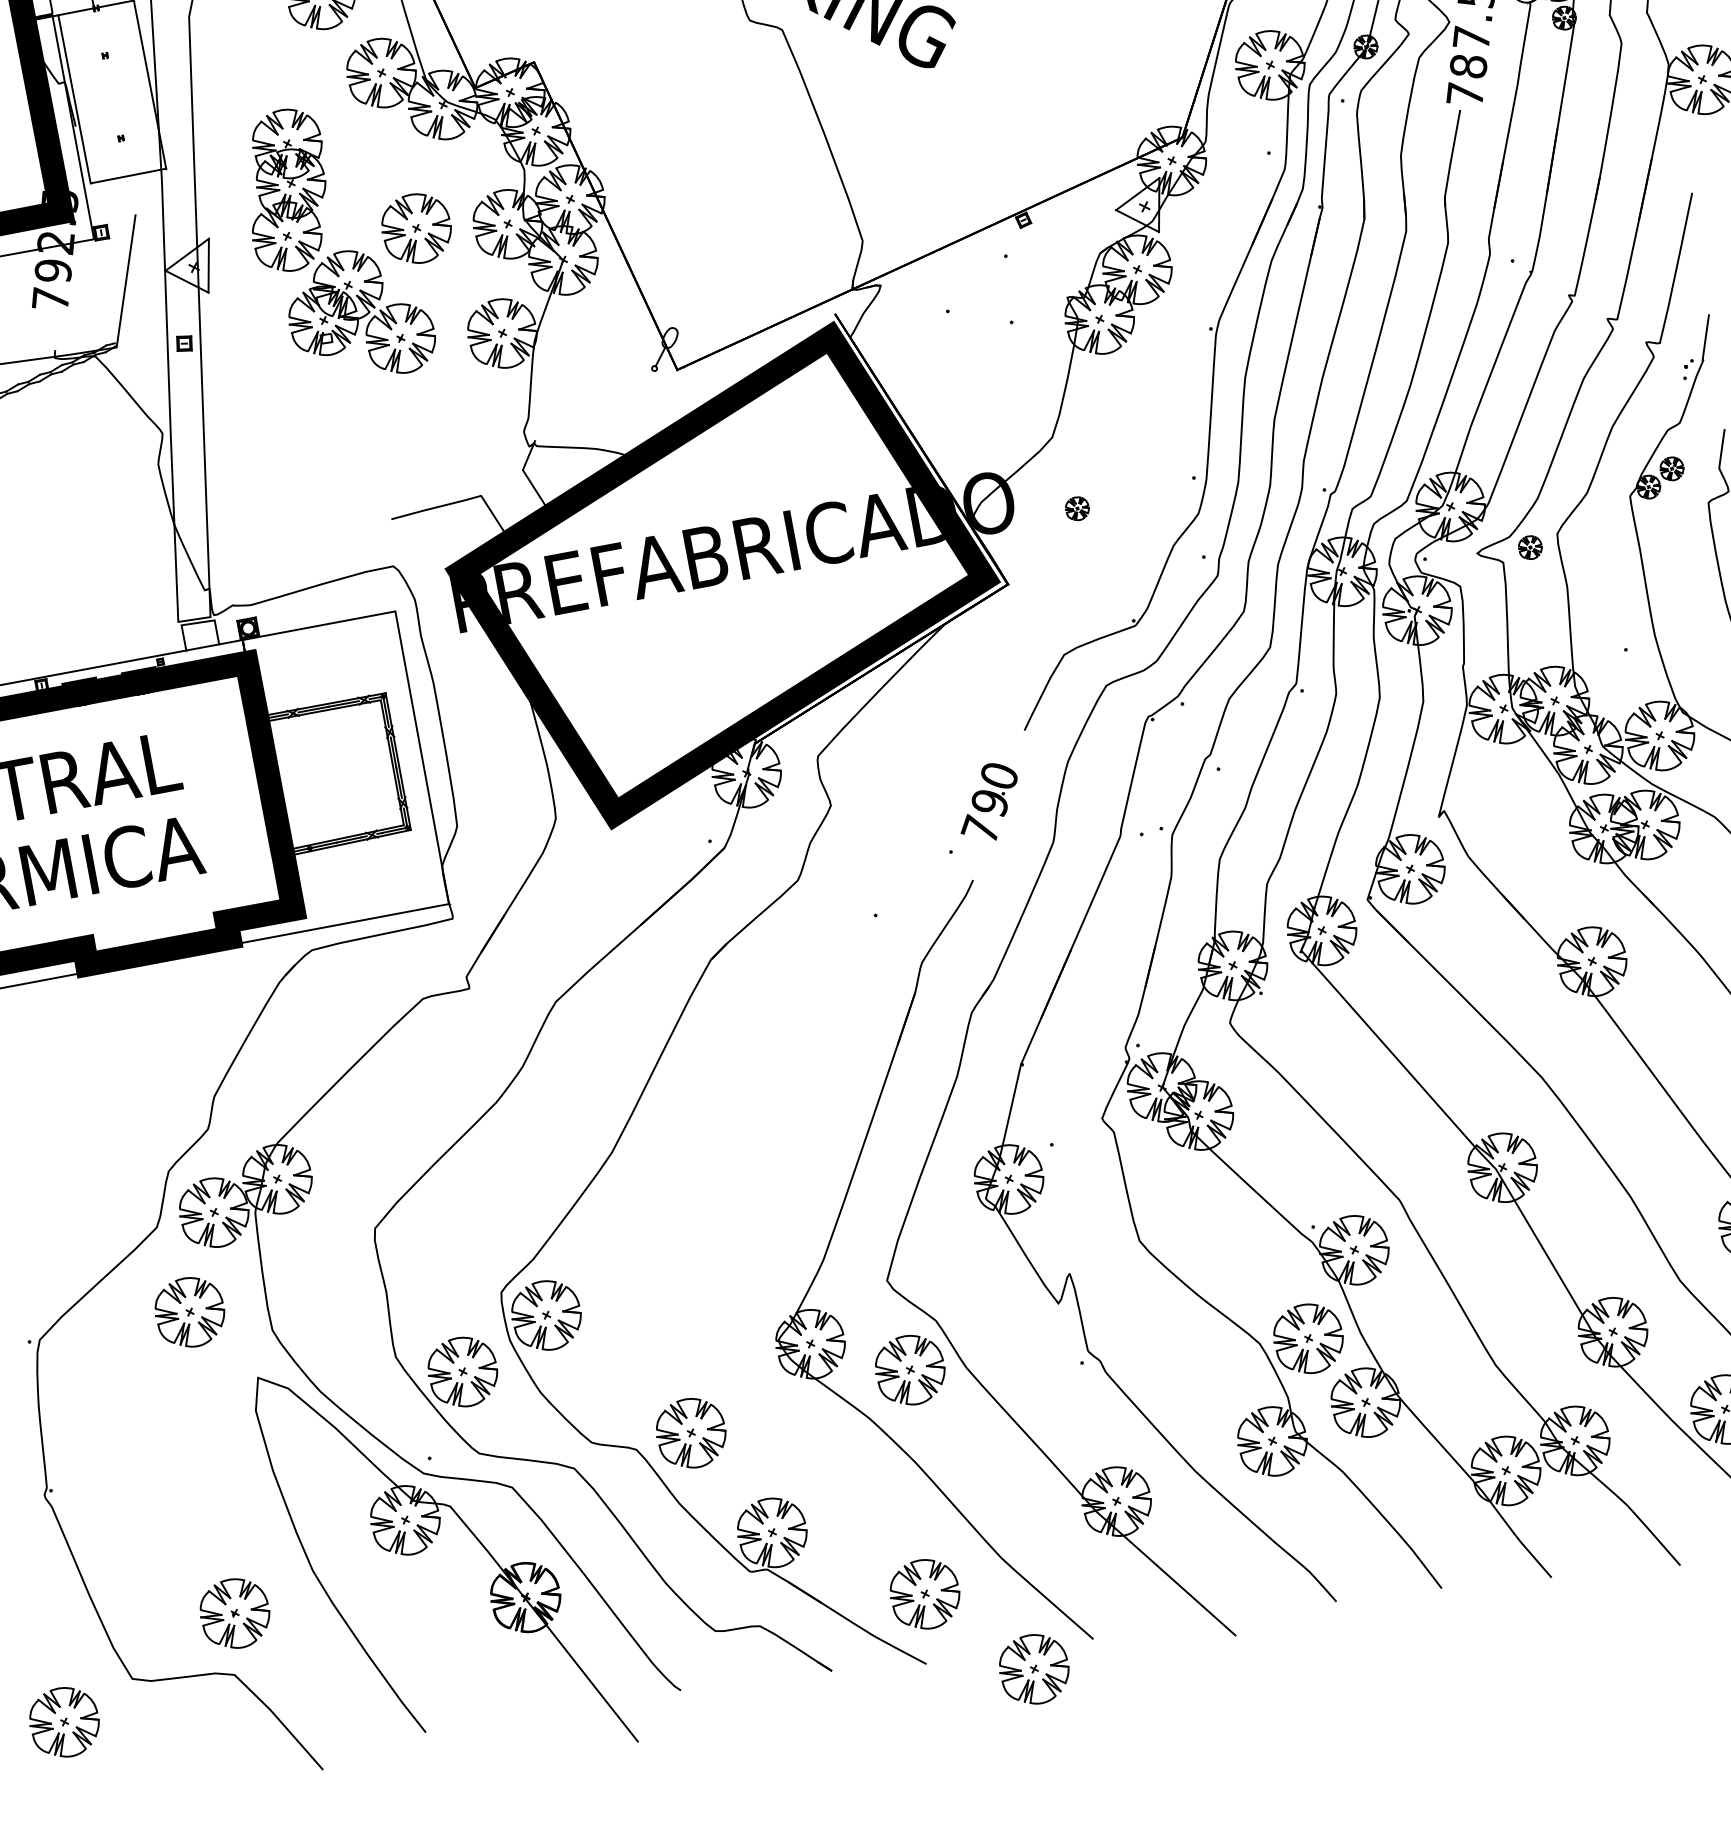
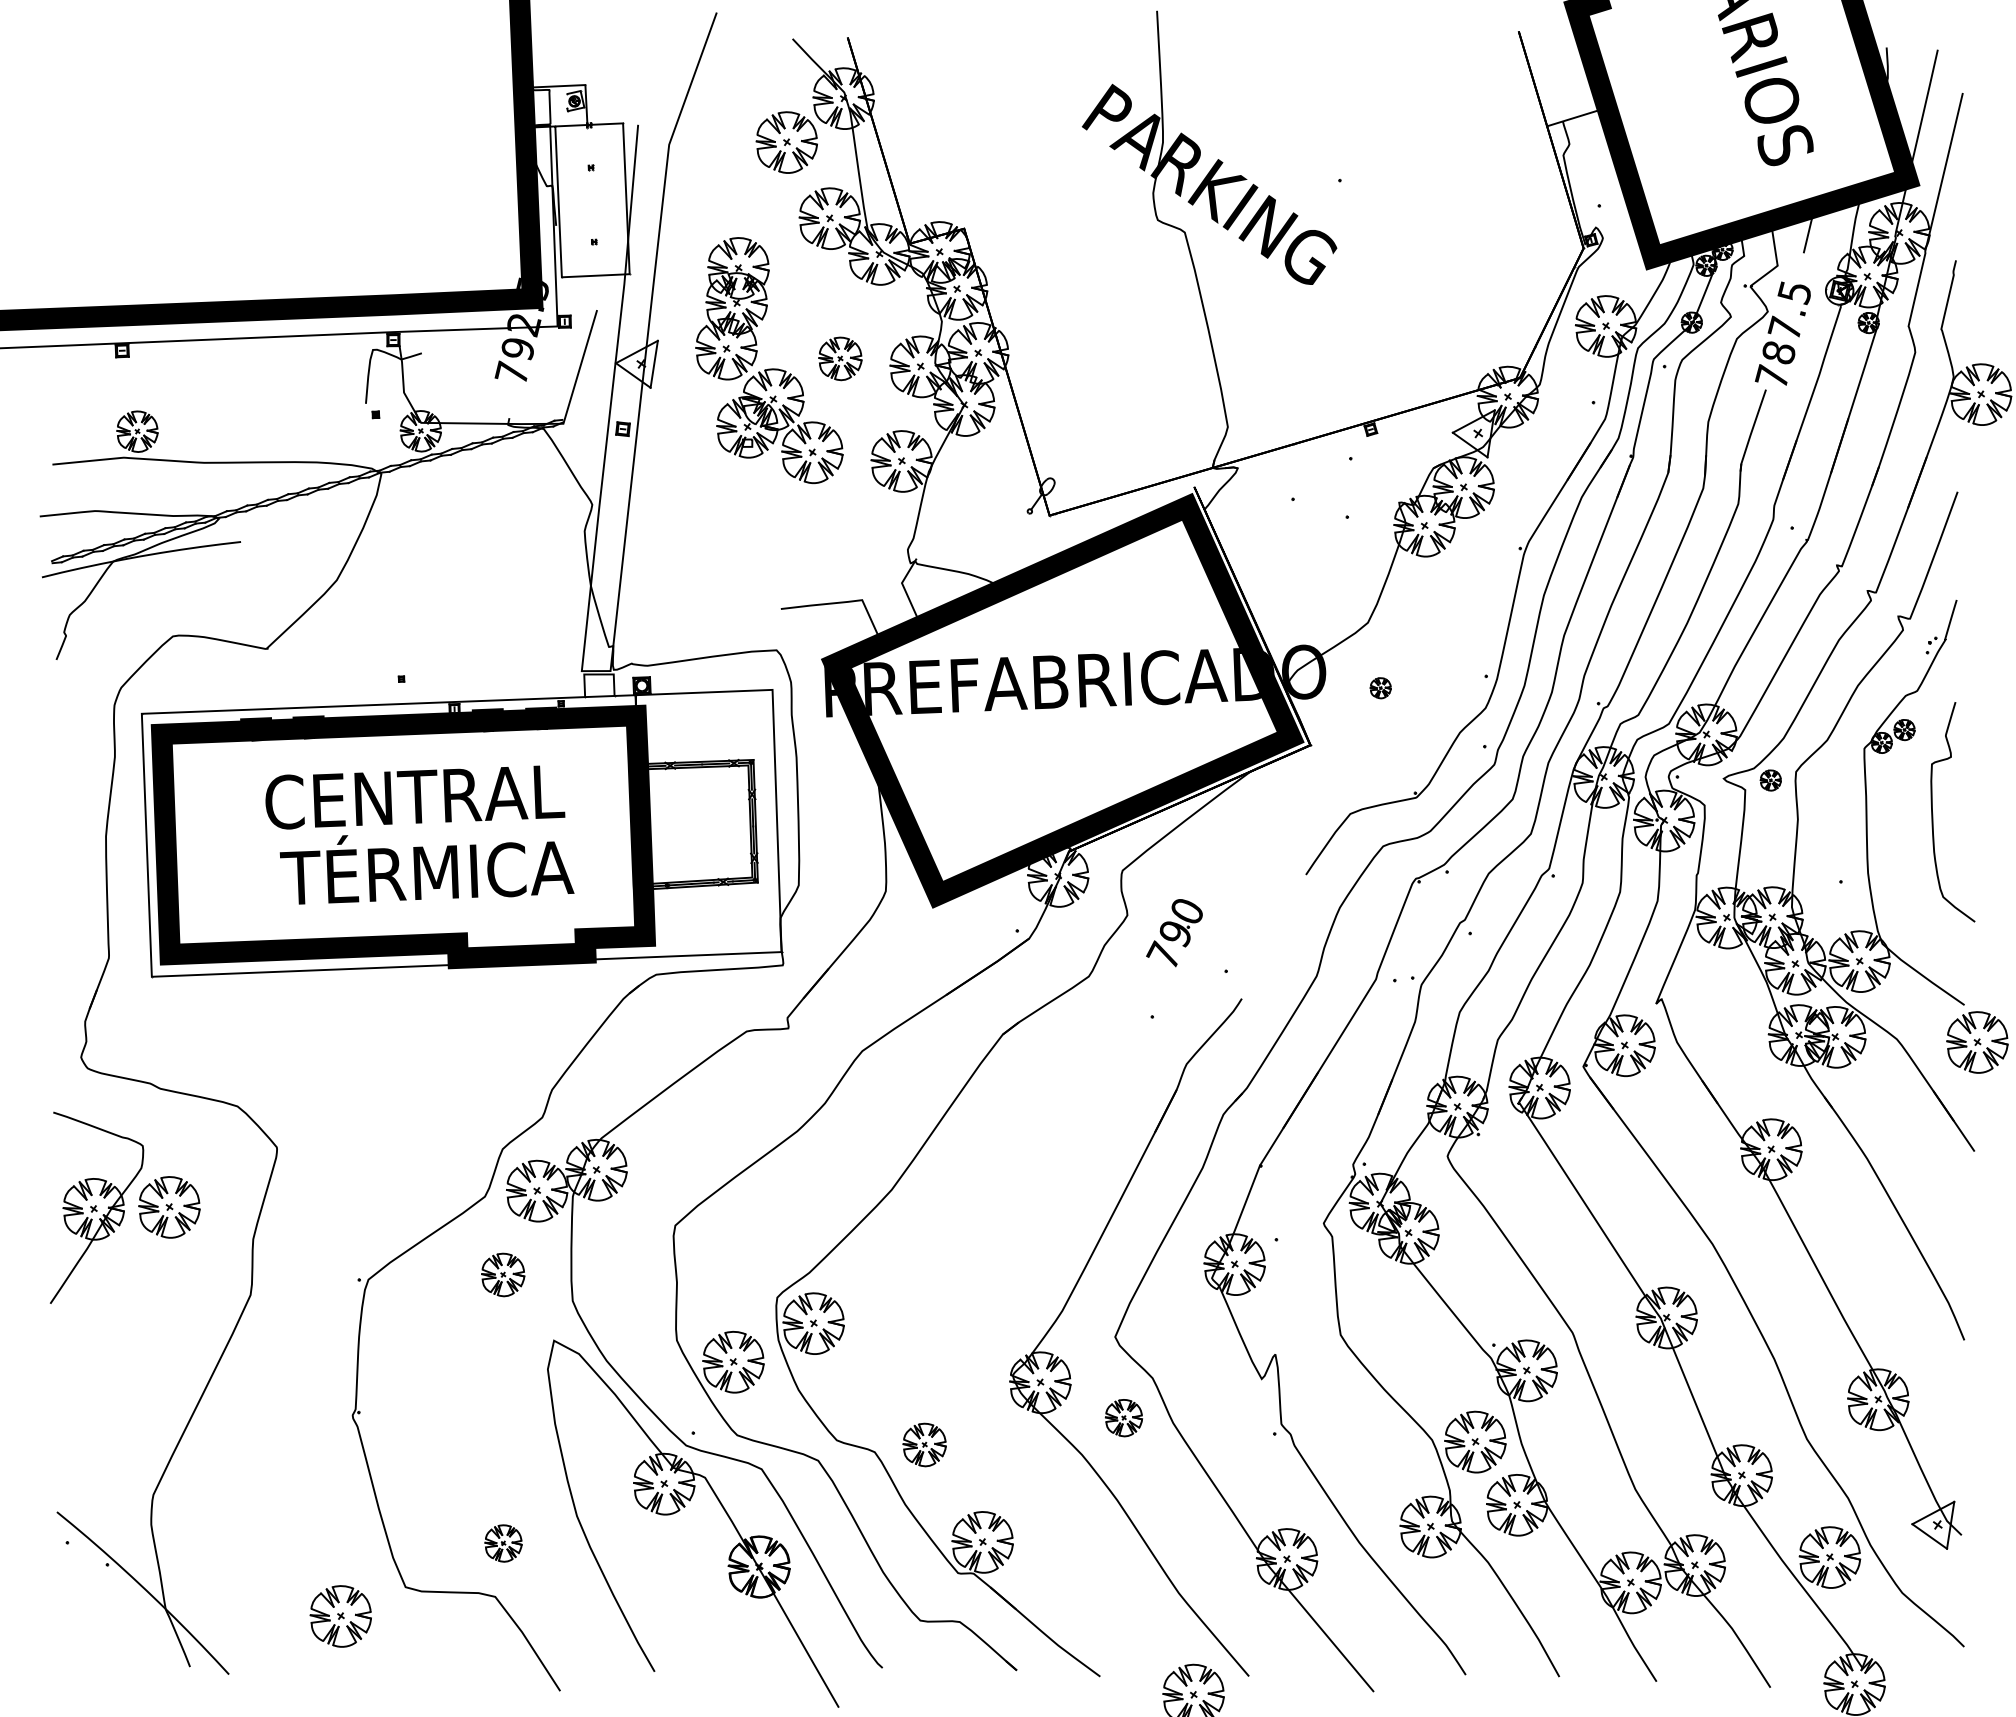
part: (416, 228) -> (840, 358), size x0.7
part: (988, 803) -> (1174, 933), moved
part: (190, 1311) -> (503, 1274), size x0.7
part: (909, 1369) -> (1123, 1417), size x0.6
part: (690, 1432) -> (924, 1444), size x0.7
part: (924, 1594) -> (1107, 1615), removed
part: (234, 1613) -> (503, 1543), size x0.6

